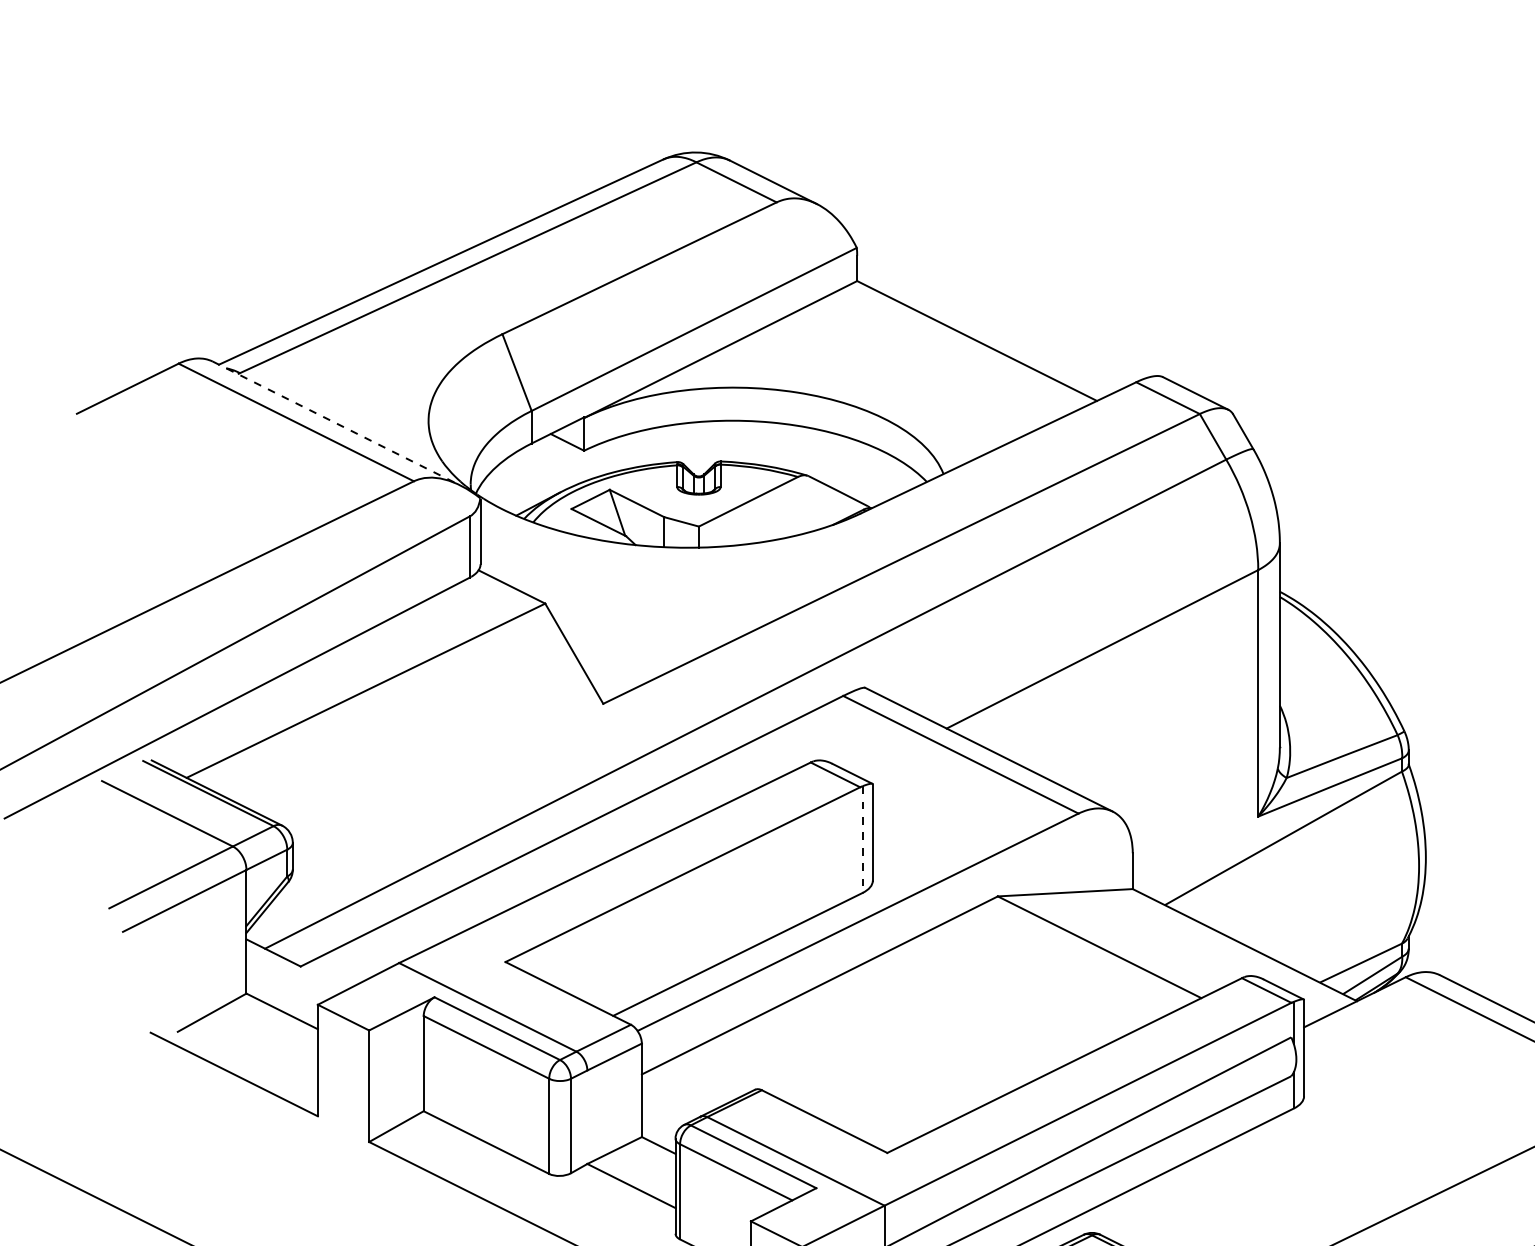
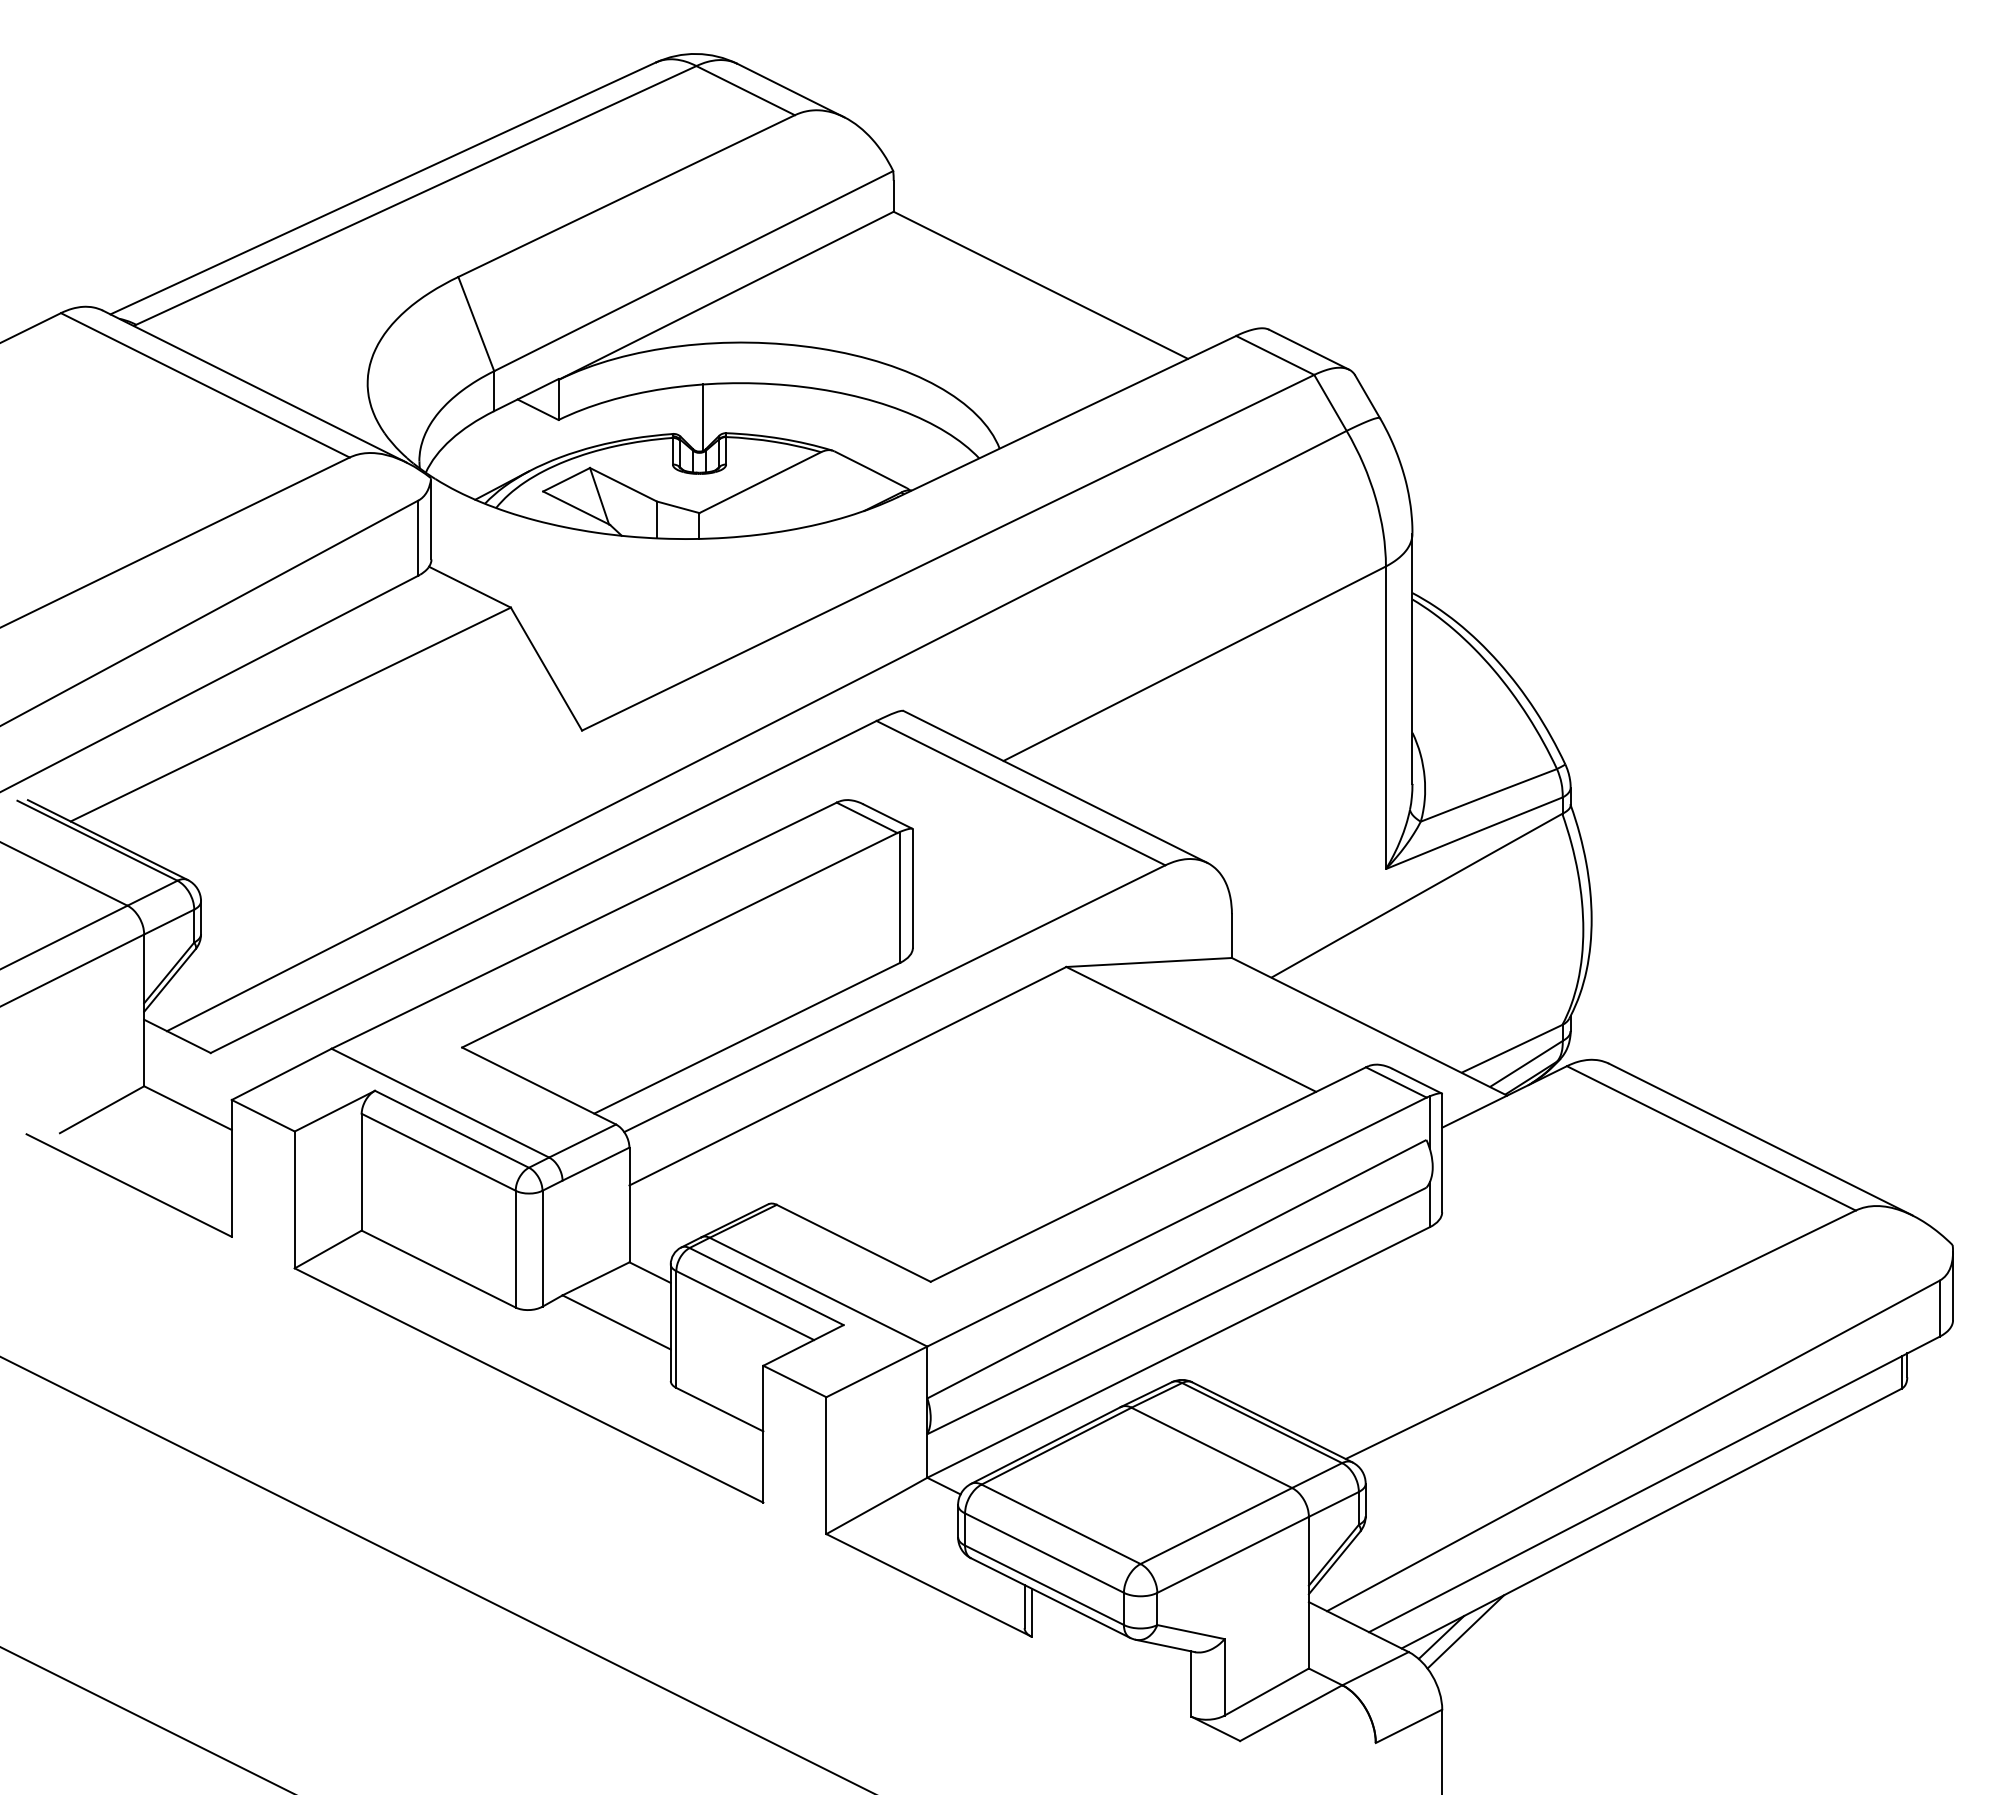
line: (336, 423) -> (254, 386), dashed -> solid
line: (702, 448) -> (703, 417), added
line: (862, 839) -> (900, 897), dashed -> solid

